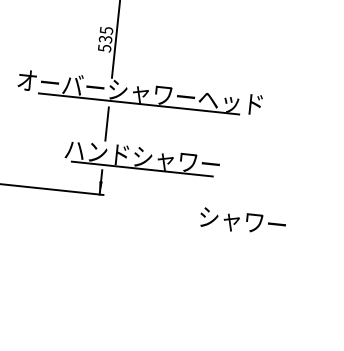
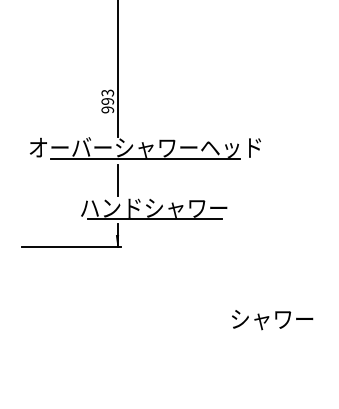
text: (105, 39) -> (107, 101), 535 -> 993
text: (242, 222) -> (272, 320), moved

